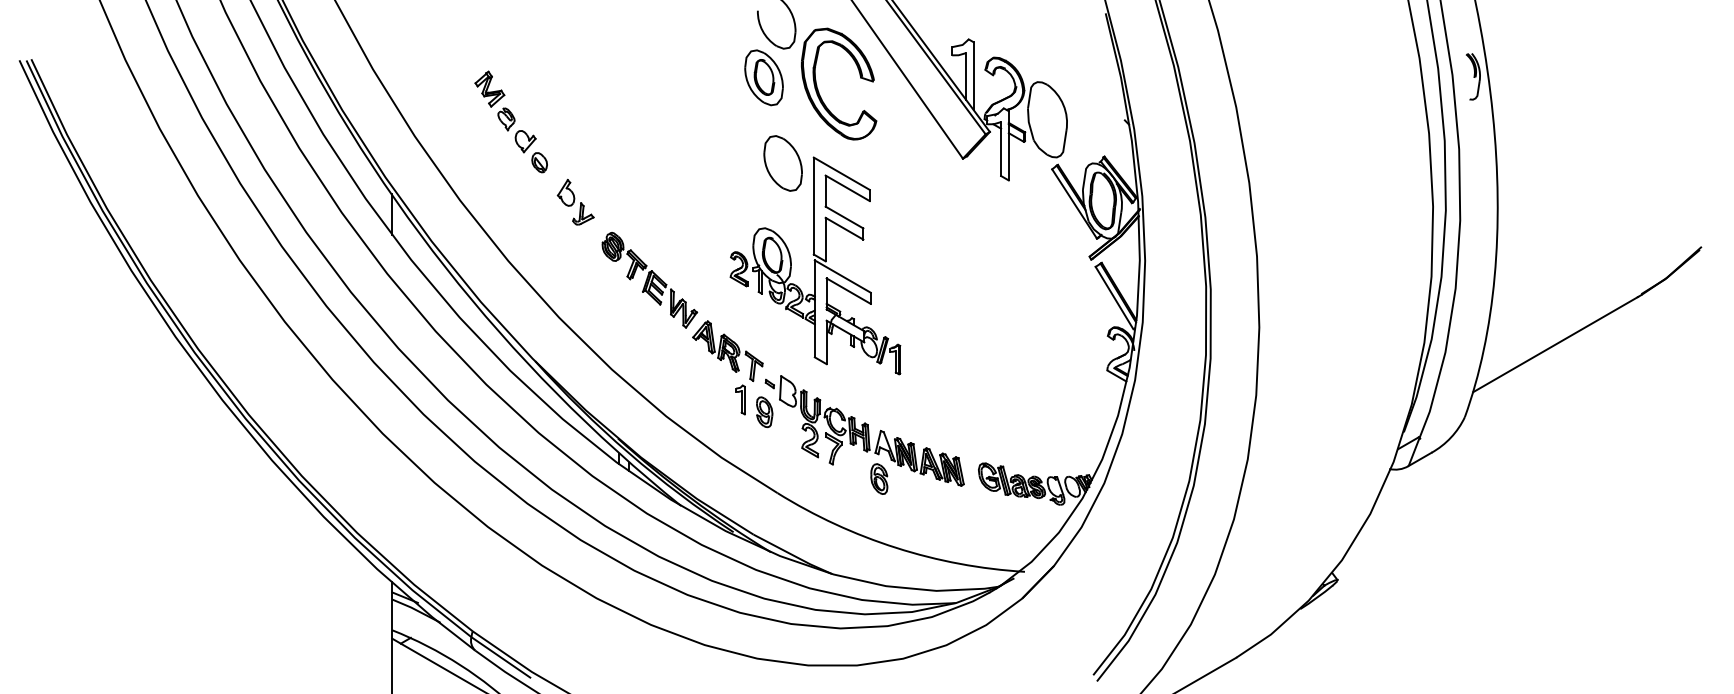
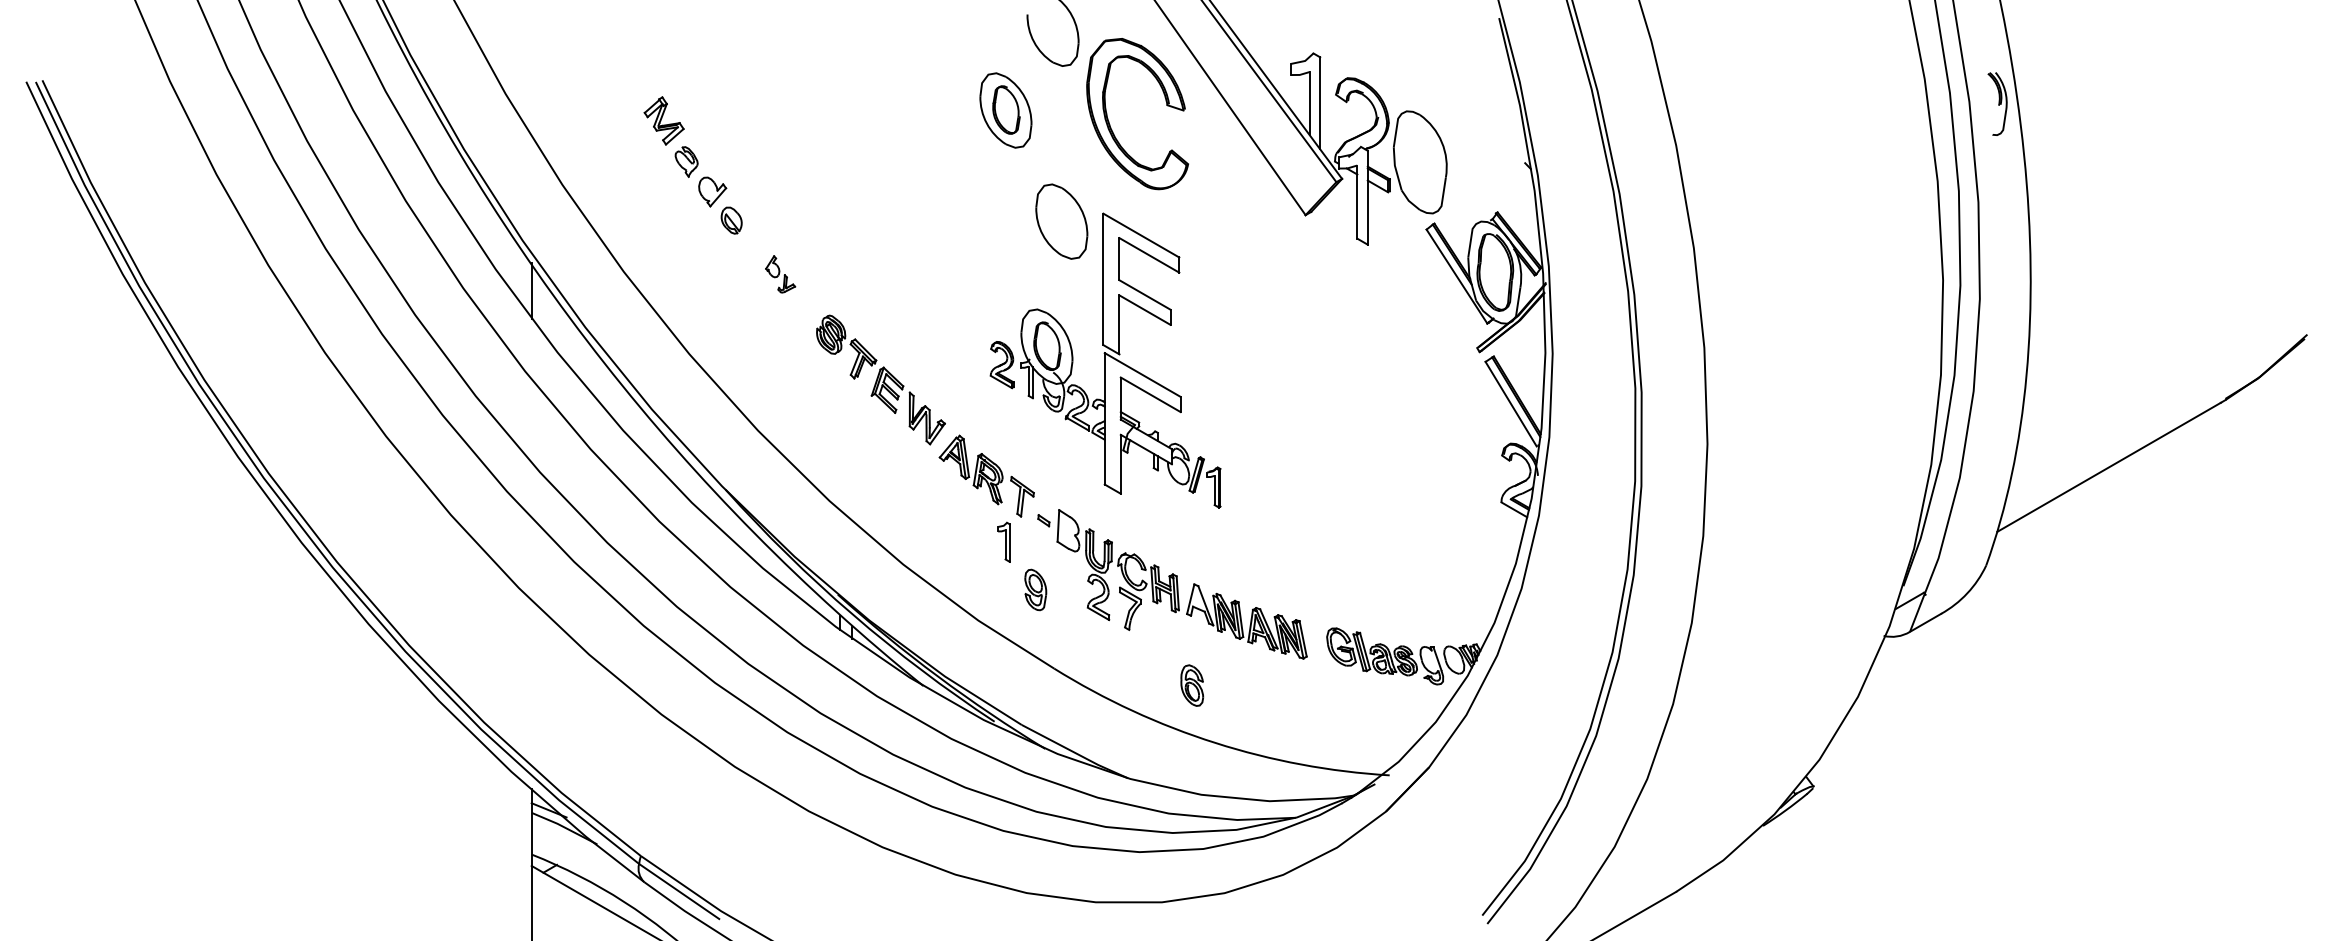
part: (763, 77) -> (1005, 110), moved
part: (575, 202) -> (780, 274), size x0.6
part: (764, 411) -> (1035, 589), moved
part: (879, 479) -> (1192, 685), moved

